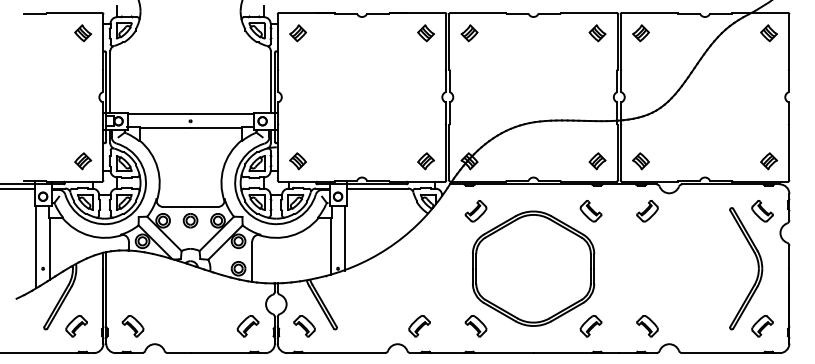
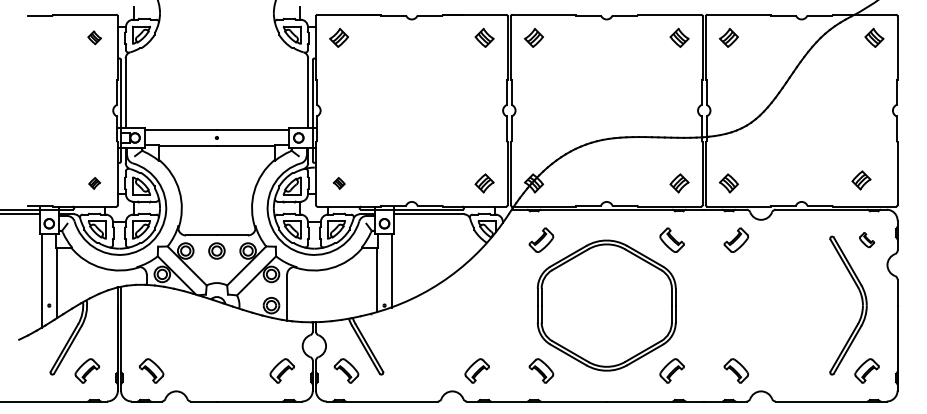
part: (82, 32) -> (94, 37), size x0.7
part: (82, 161) -> (94, 183), size x0.6
part: (298, 161) -> (339, 183), size x0.6
part: (769, 161) -> (861, 180), moved
part: (762, 210) -> (866, 239), size x0.6

